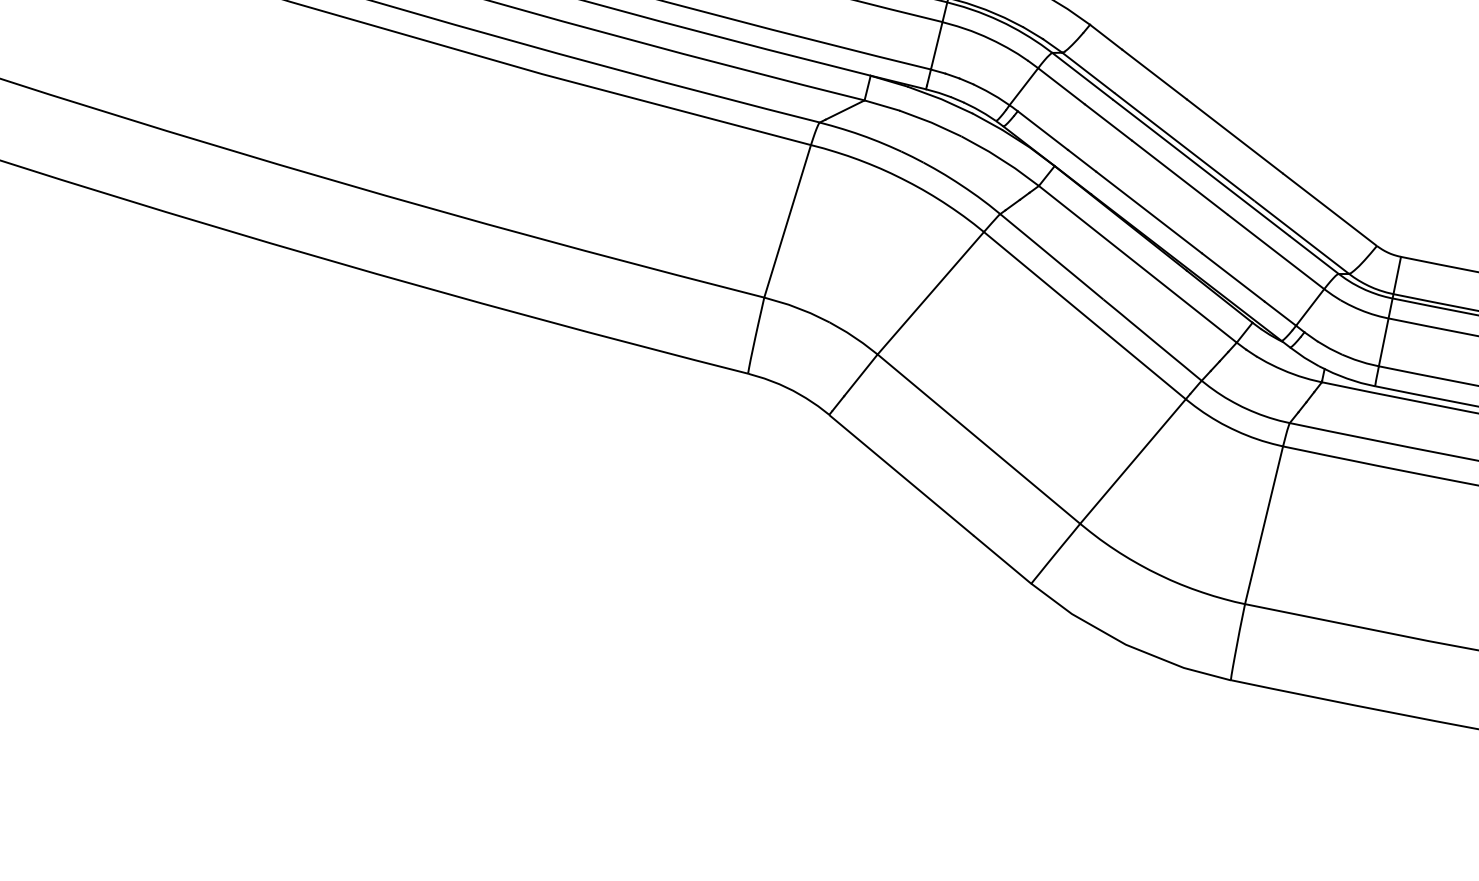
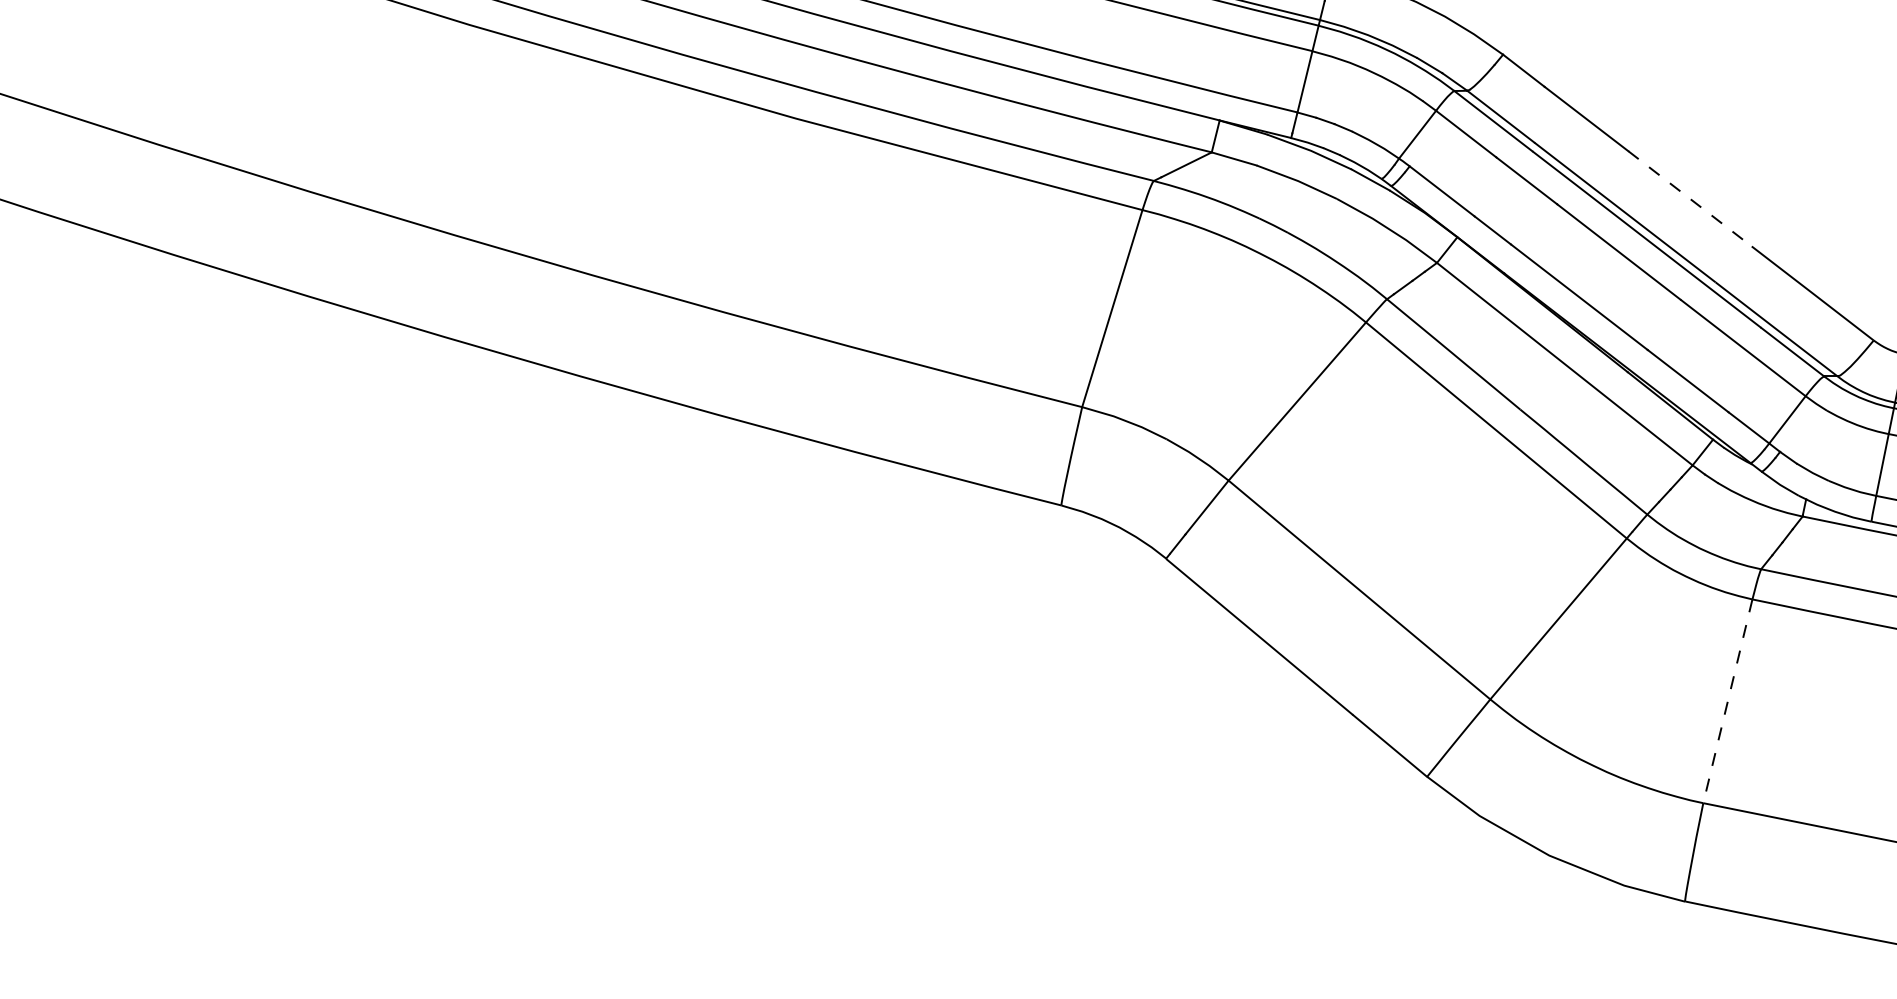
line: (1235, 136) -> (1690, 198), solid -> dashed
line: (1263, 525) -> (1727, 701), solid -> dashed

